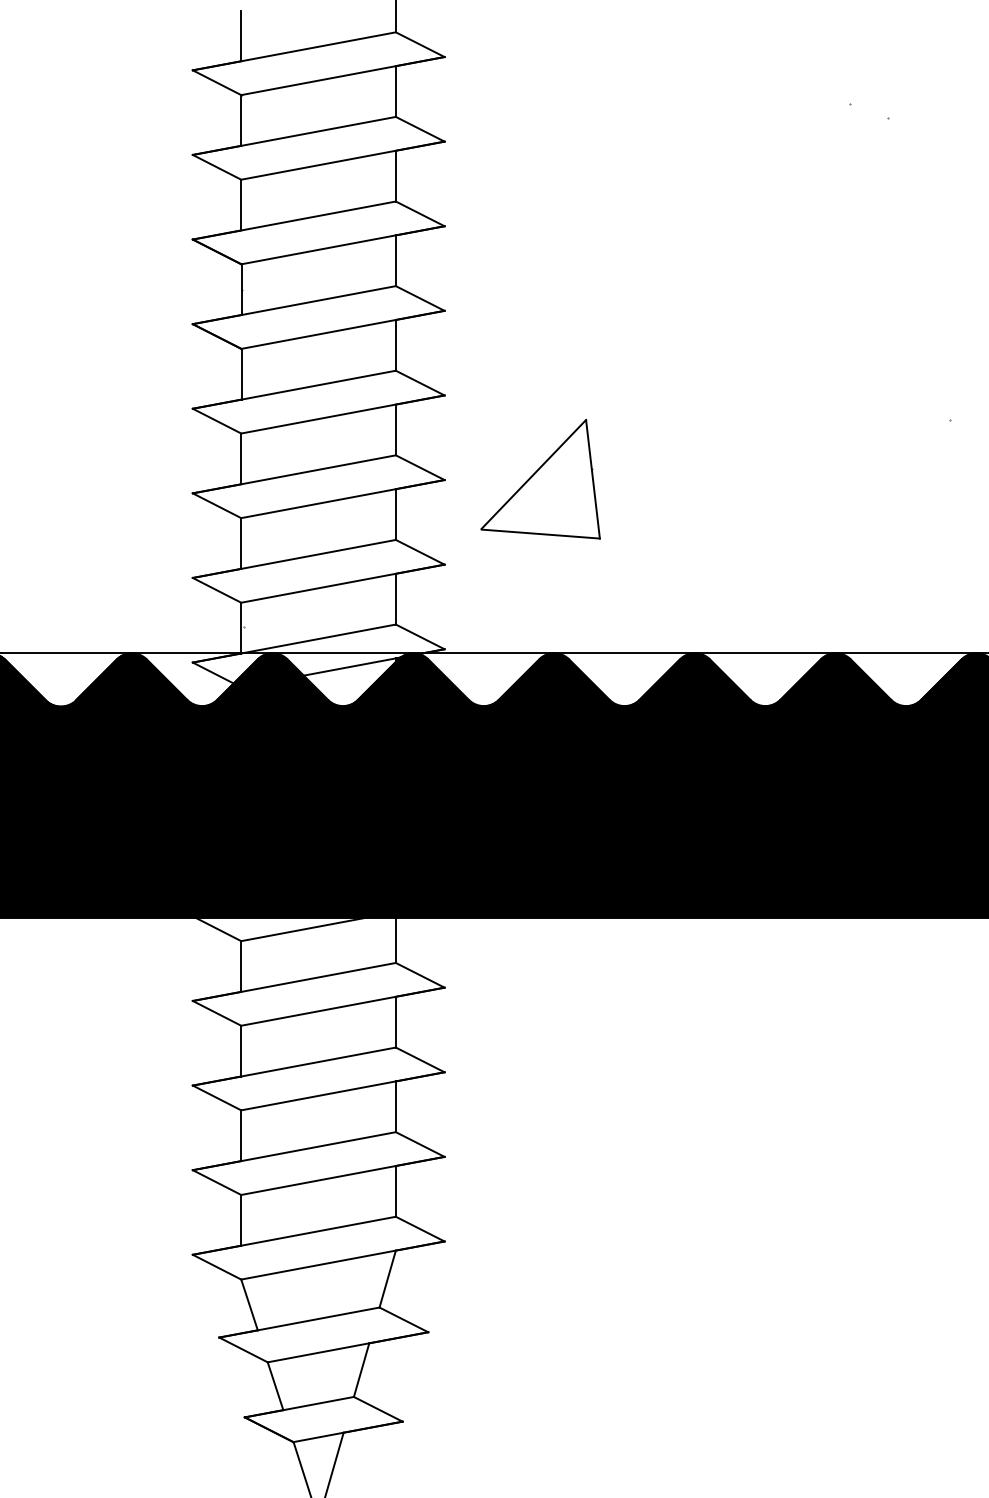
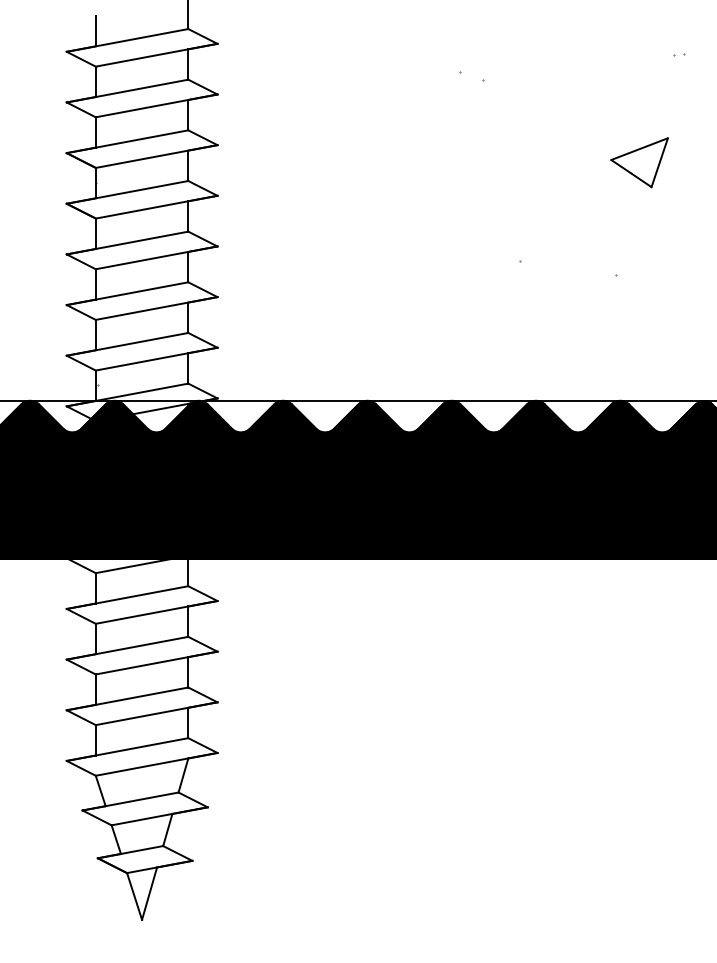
part: (539, 479) -> (274, 296), removed

